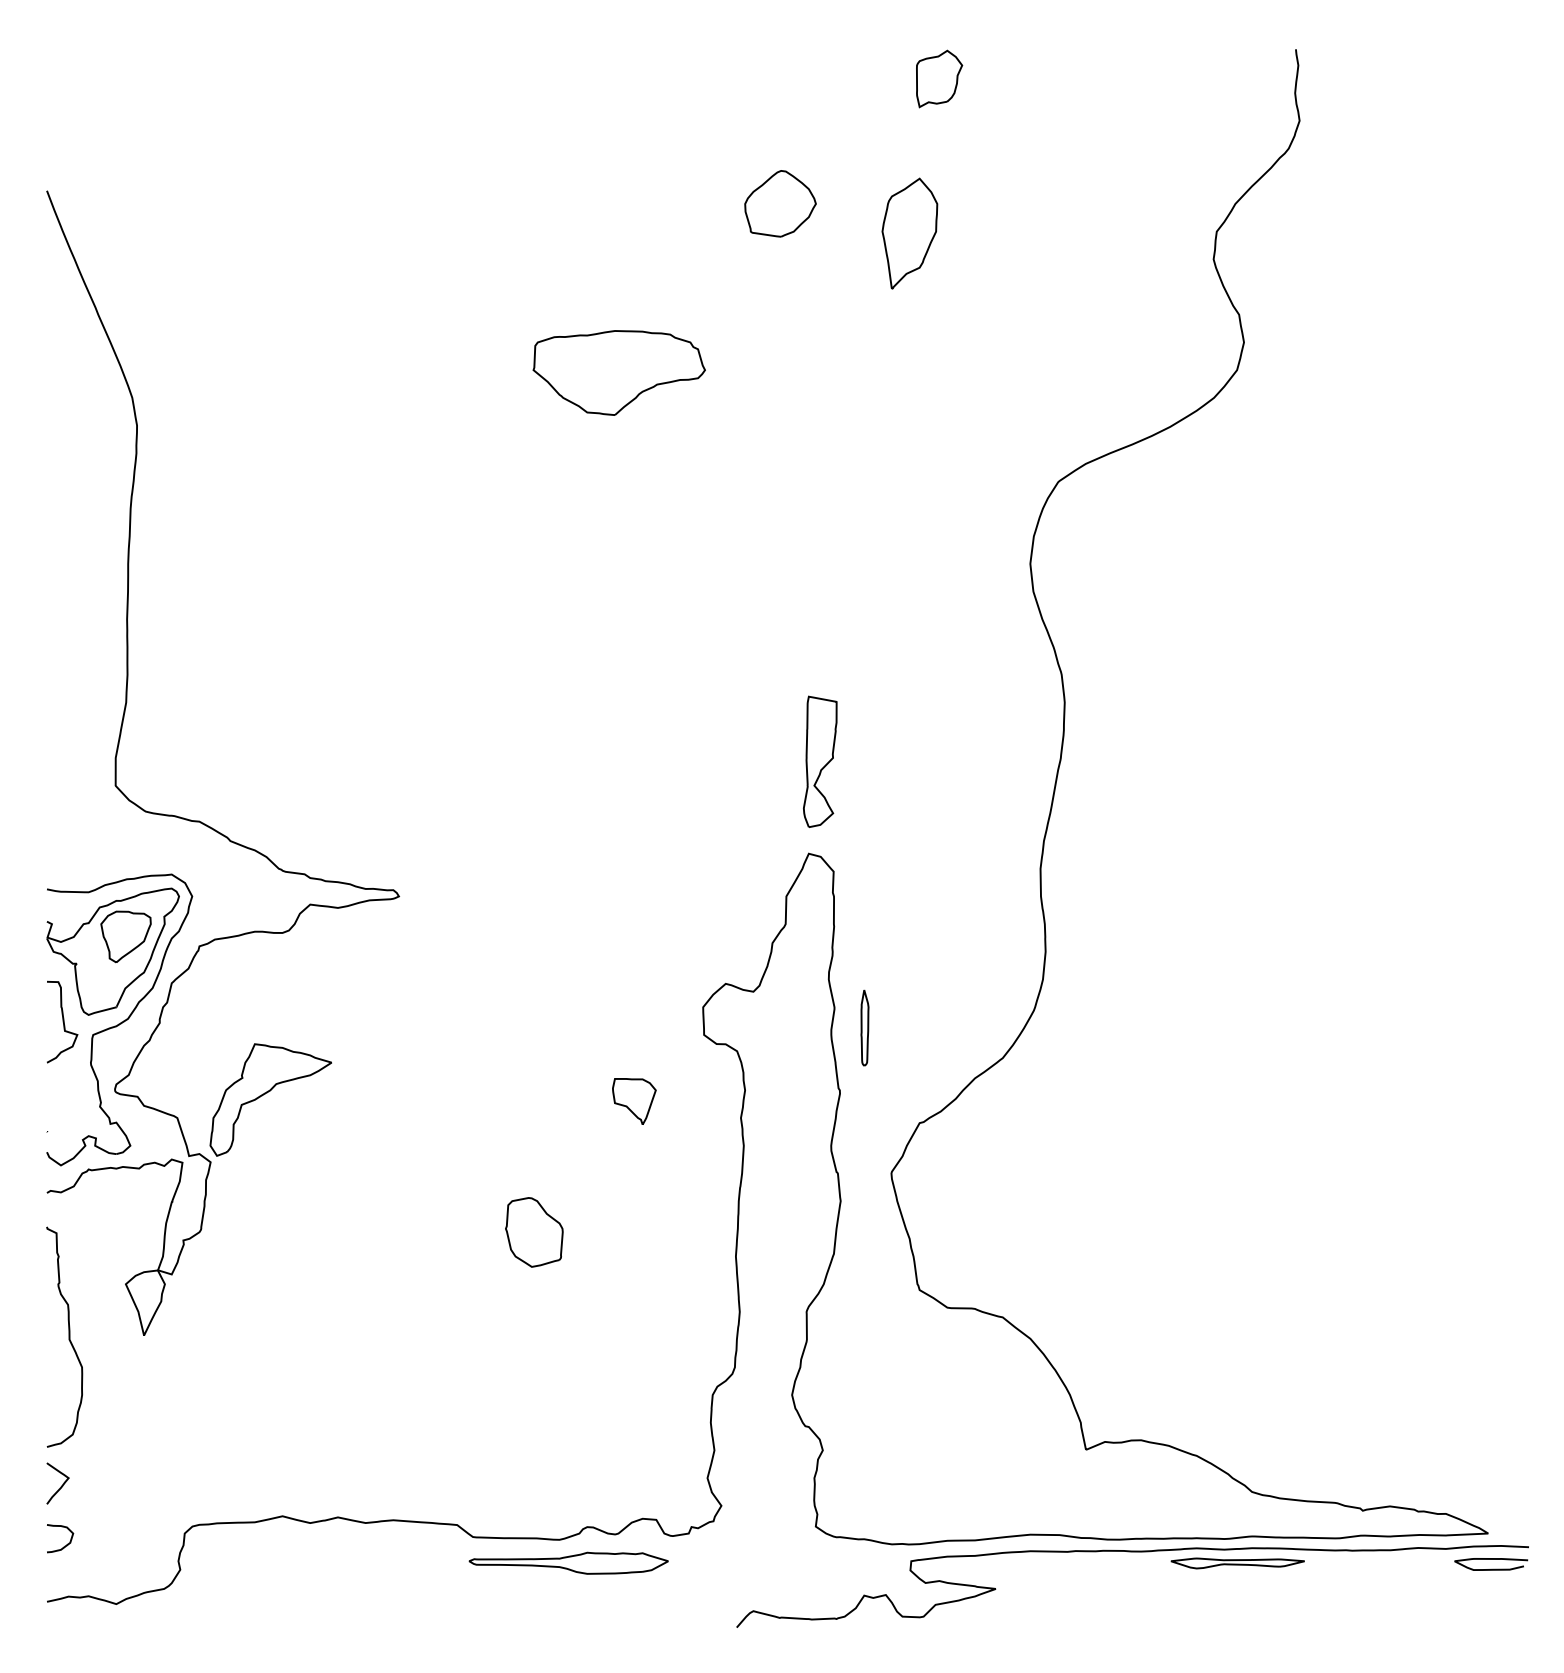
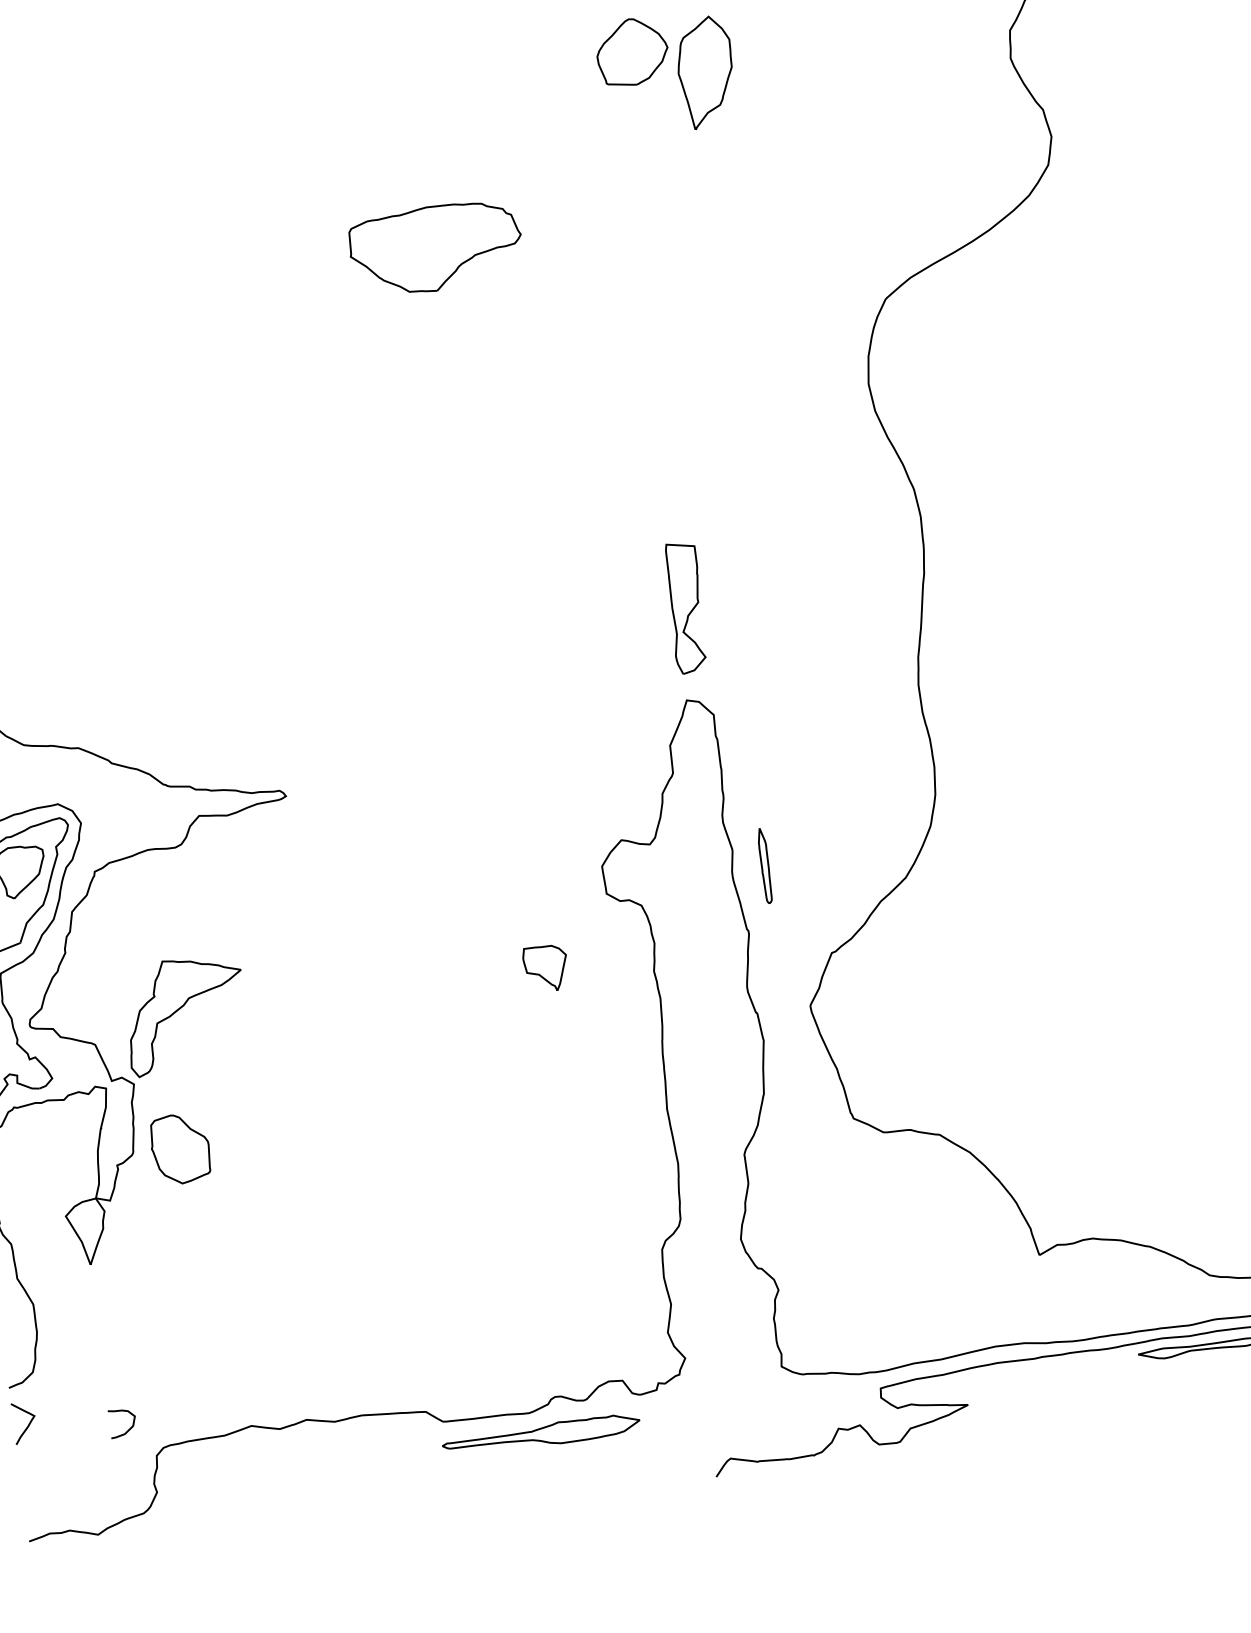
part: (780, 203) -> (632, 51), moved
part: (534, 1232) -> (180, 1149), moved
curve: (66, 1544) -> (129, 1428), moved

